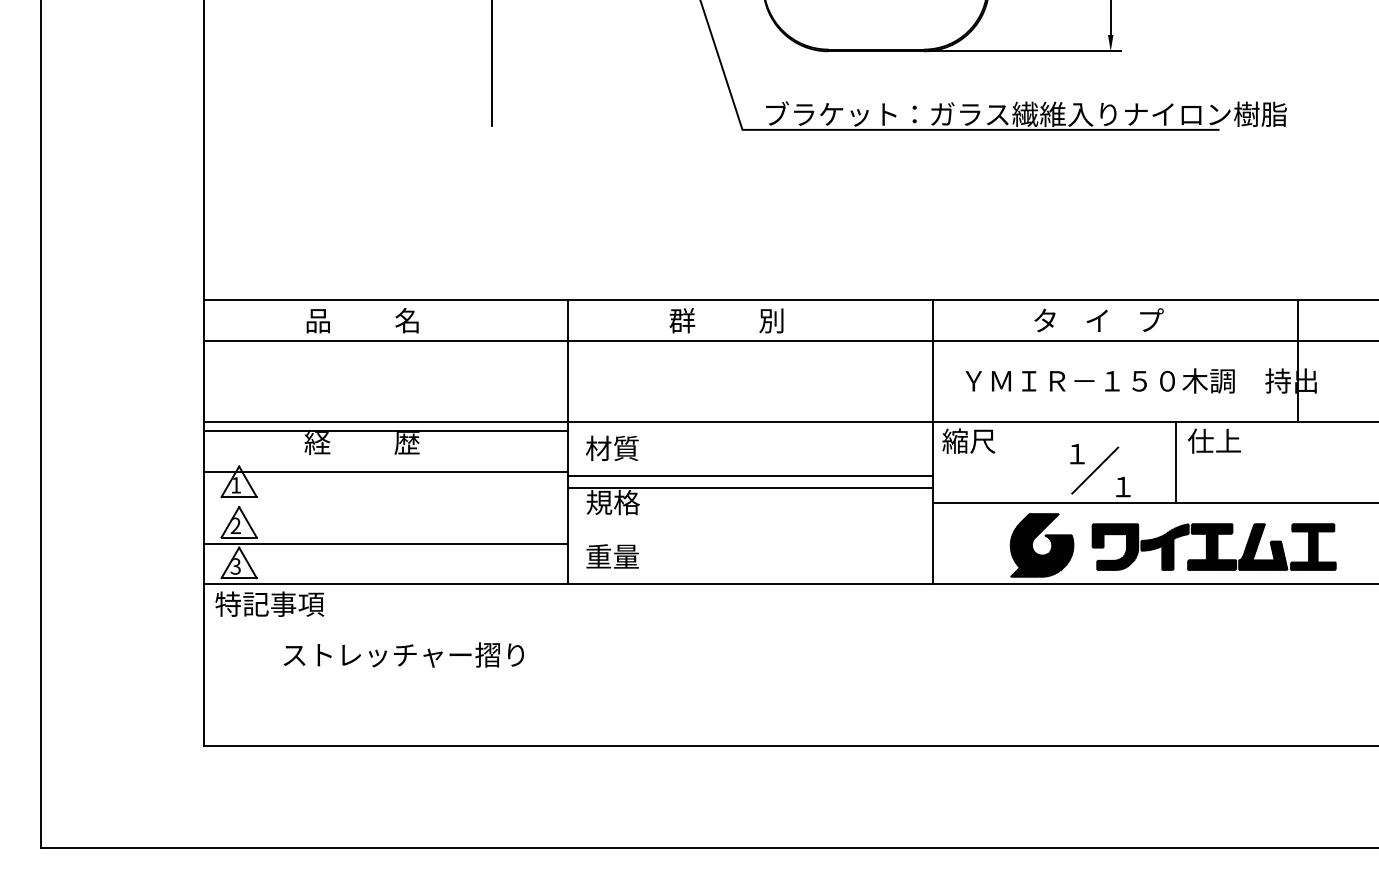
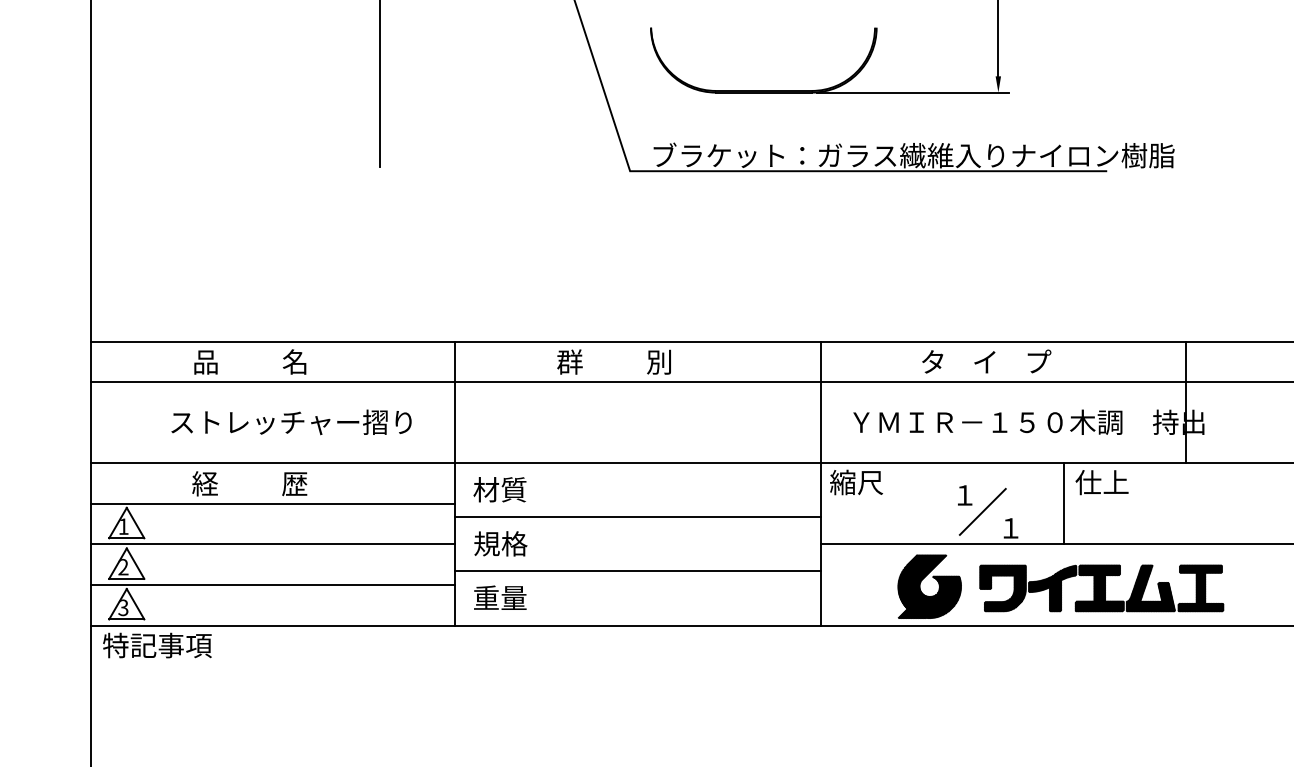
line: (385, 431) -> (273, 503), moved
line: (385, 472) -> (273, 544), moved
line: (749, 488) -> (637, 571), moved
text: (403, 654) -> (291, 421), moved

